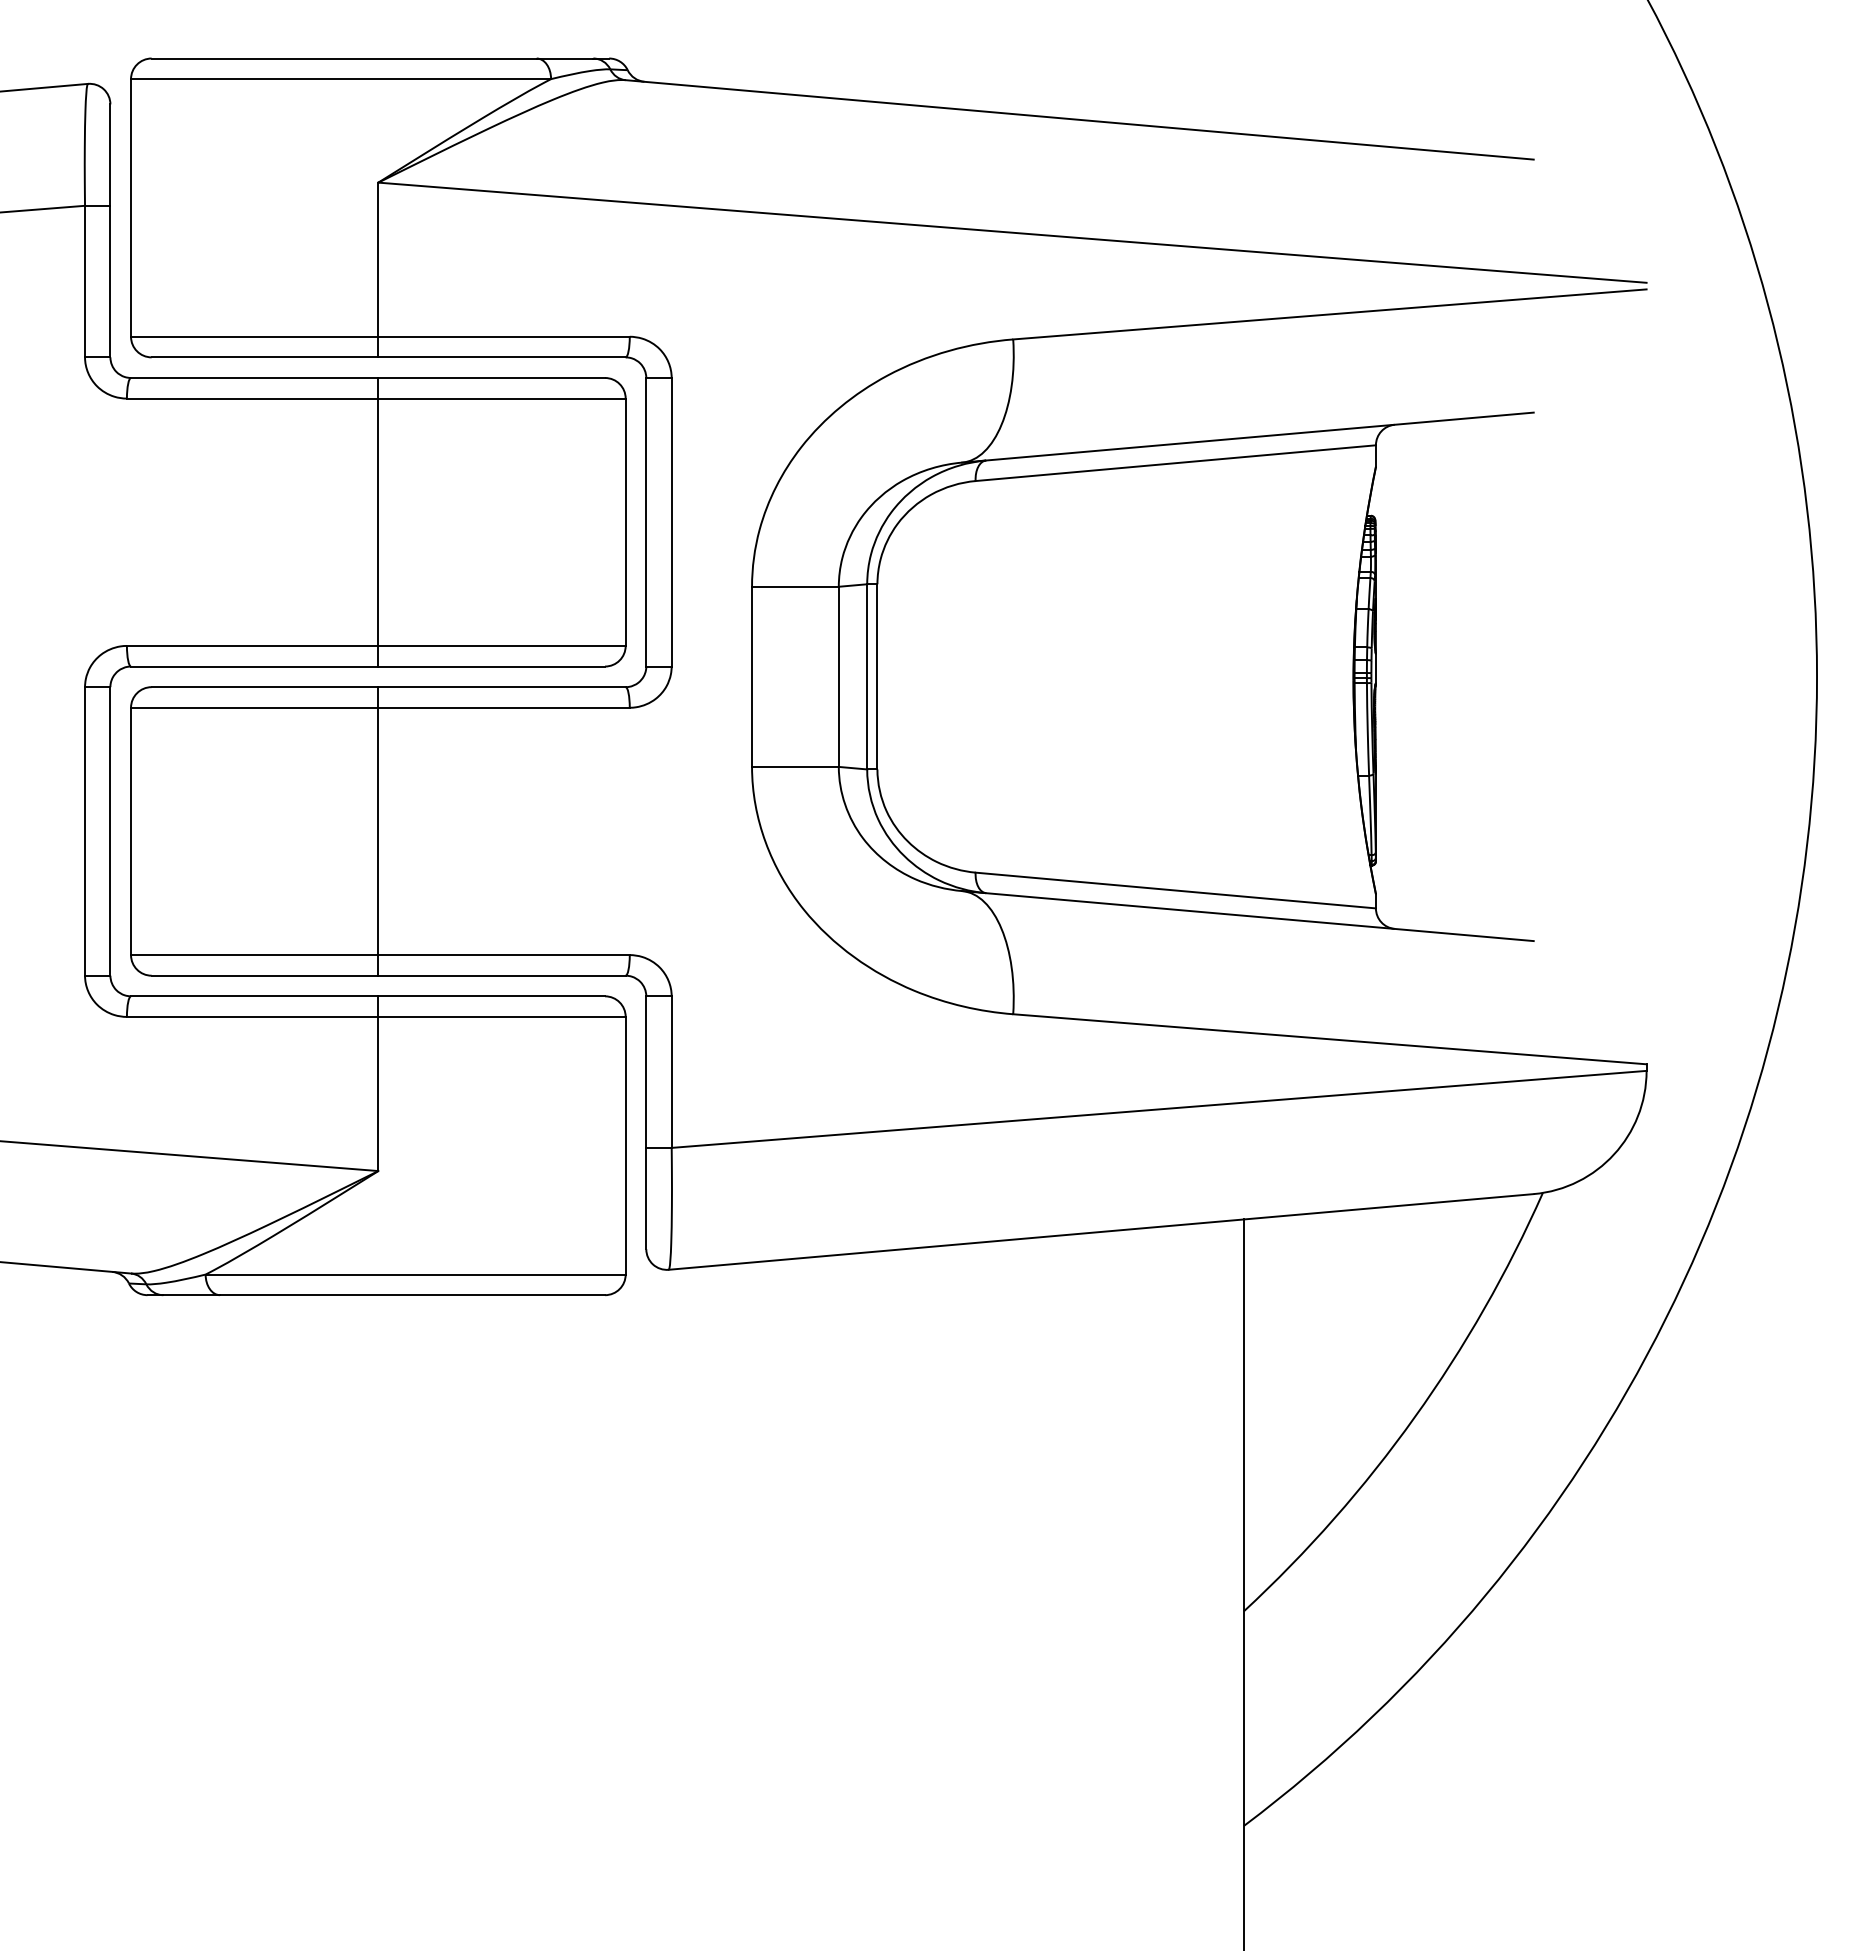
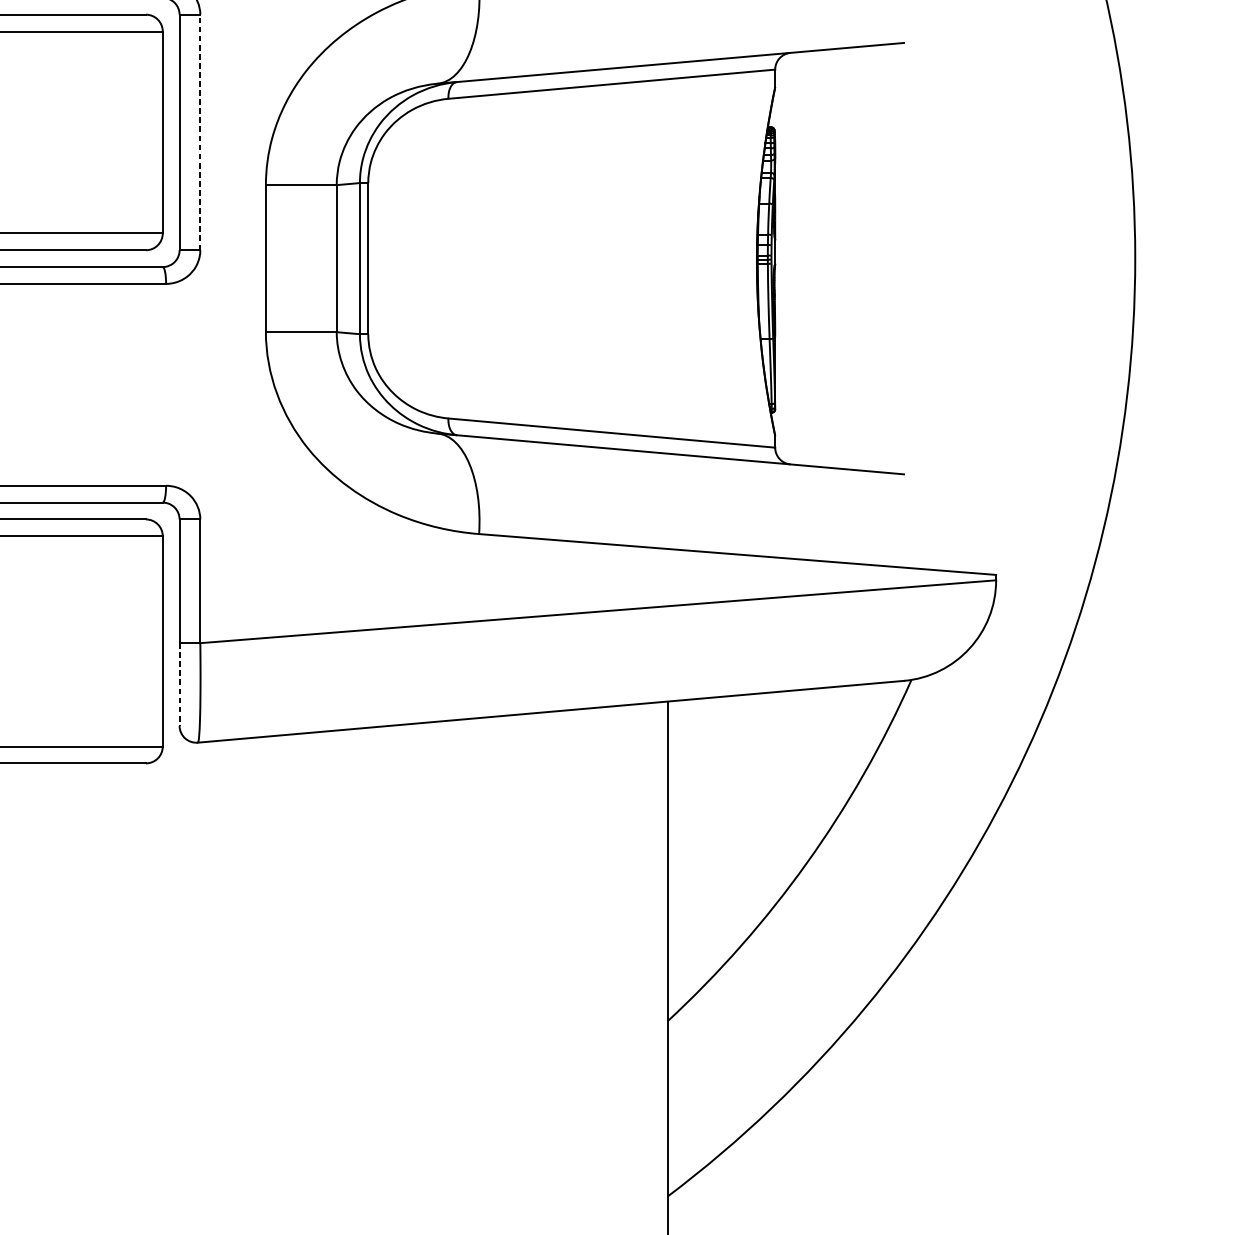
line: (671, 521) -> (200, 131), solid -> dashed
line: (646, 1198) -> (179, 684), solid -> dashed

